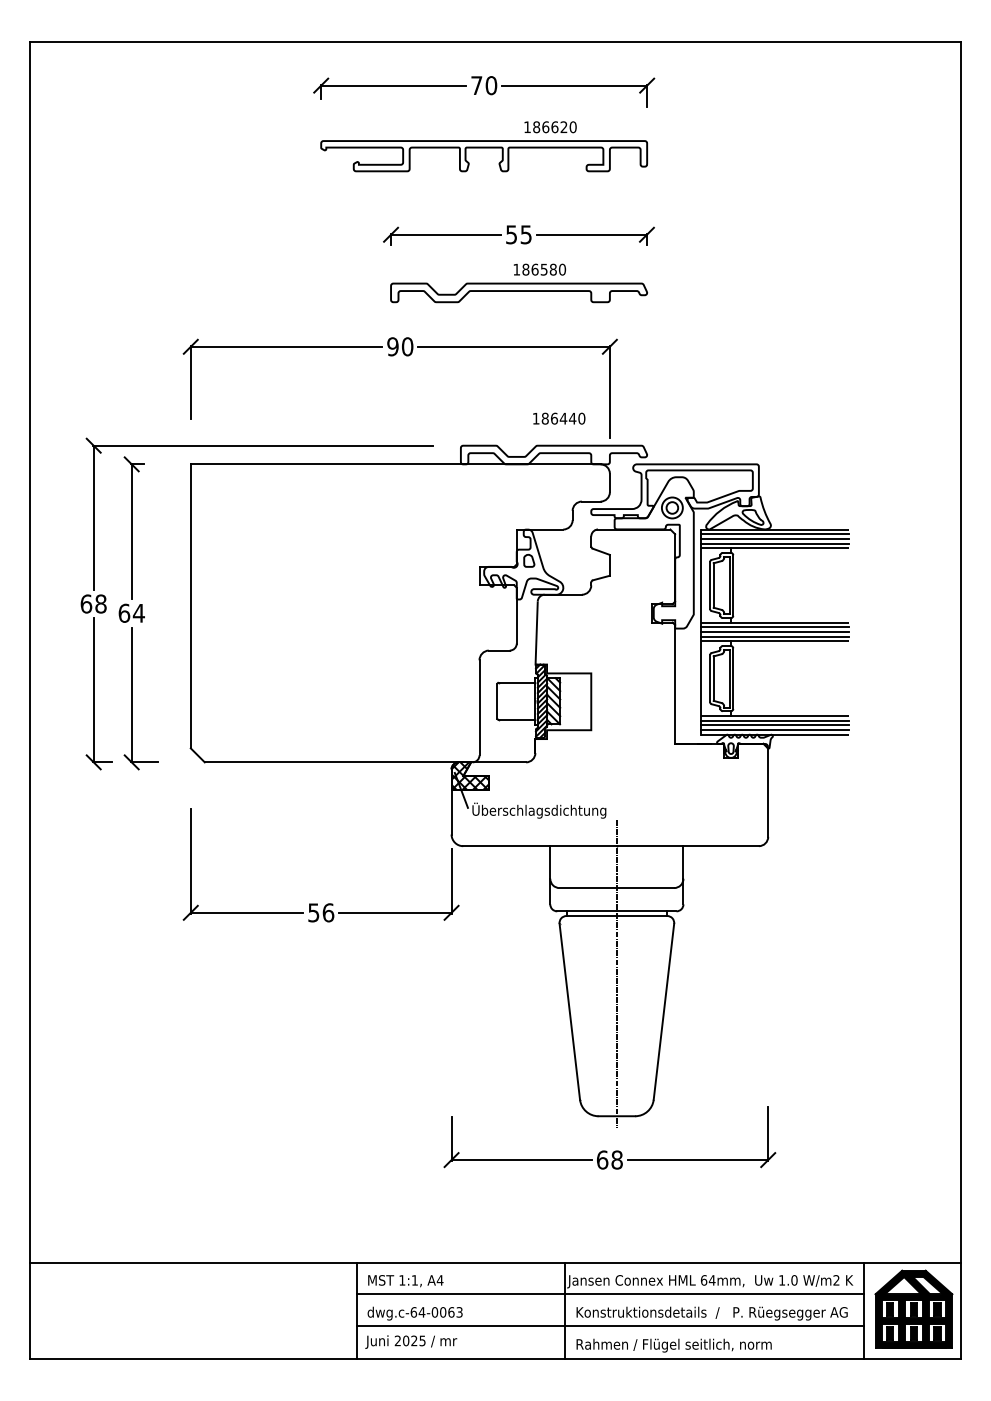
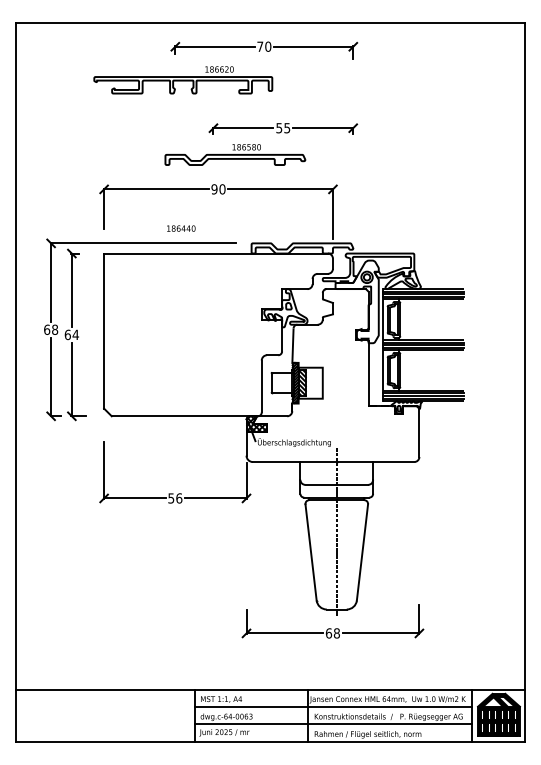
part: (484, 147) -> (183, 80), moved
part: (519, 282) -> (235, 154), moved
text: (559, 418) -> (181, 228), moved

